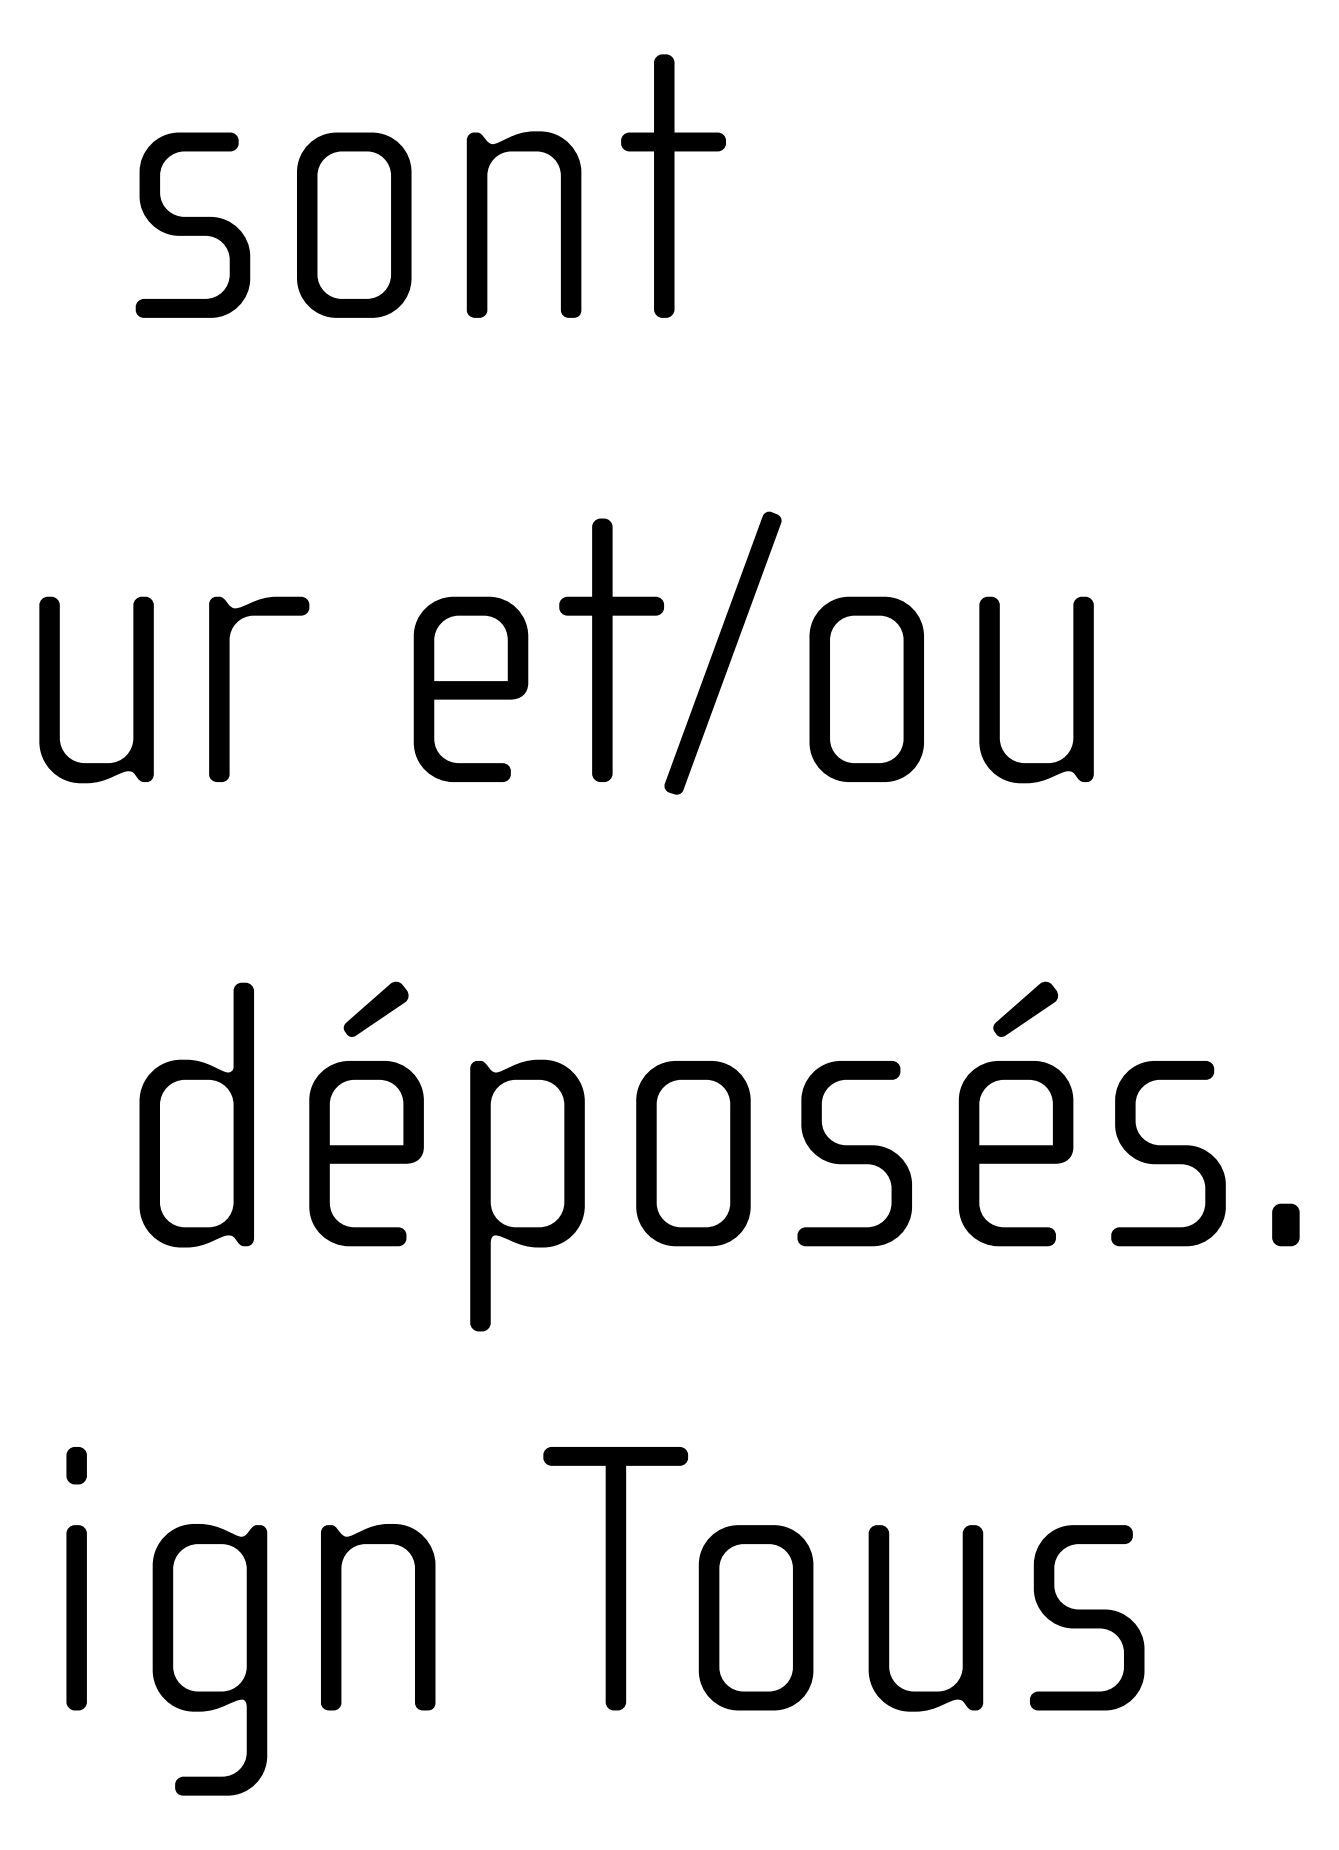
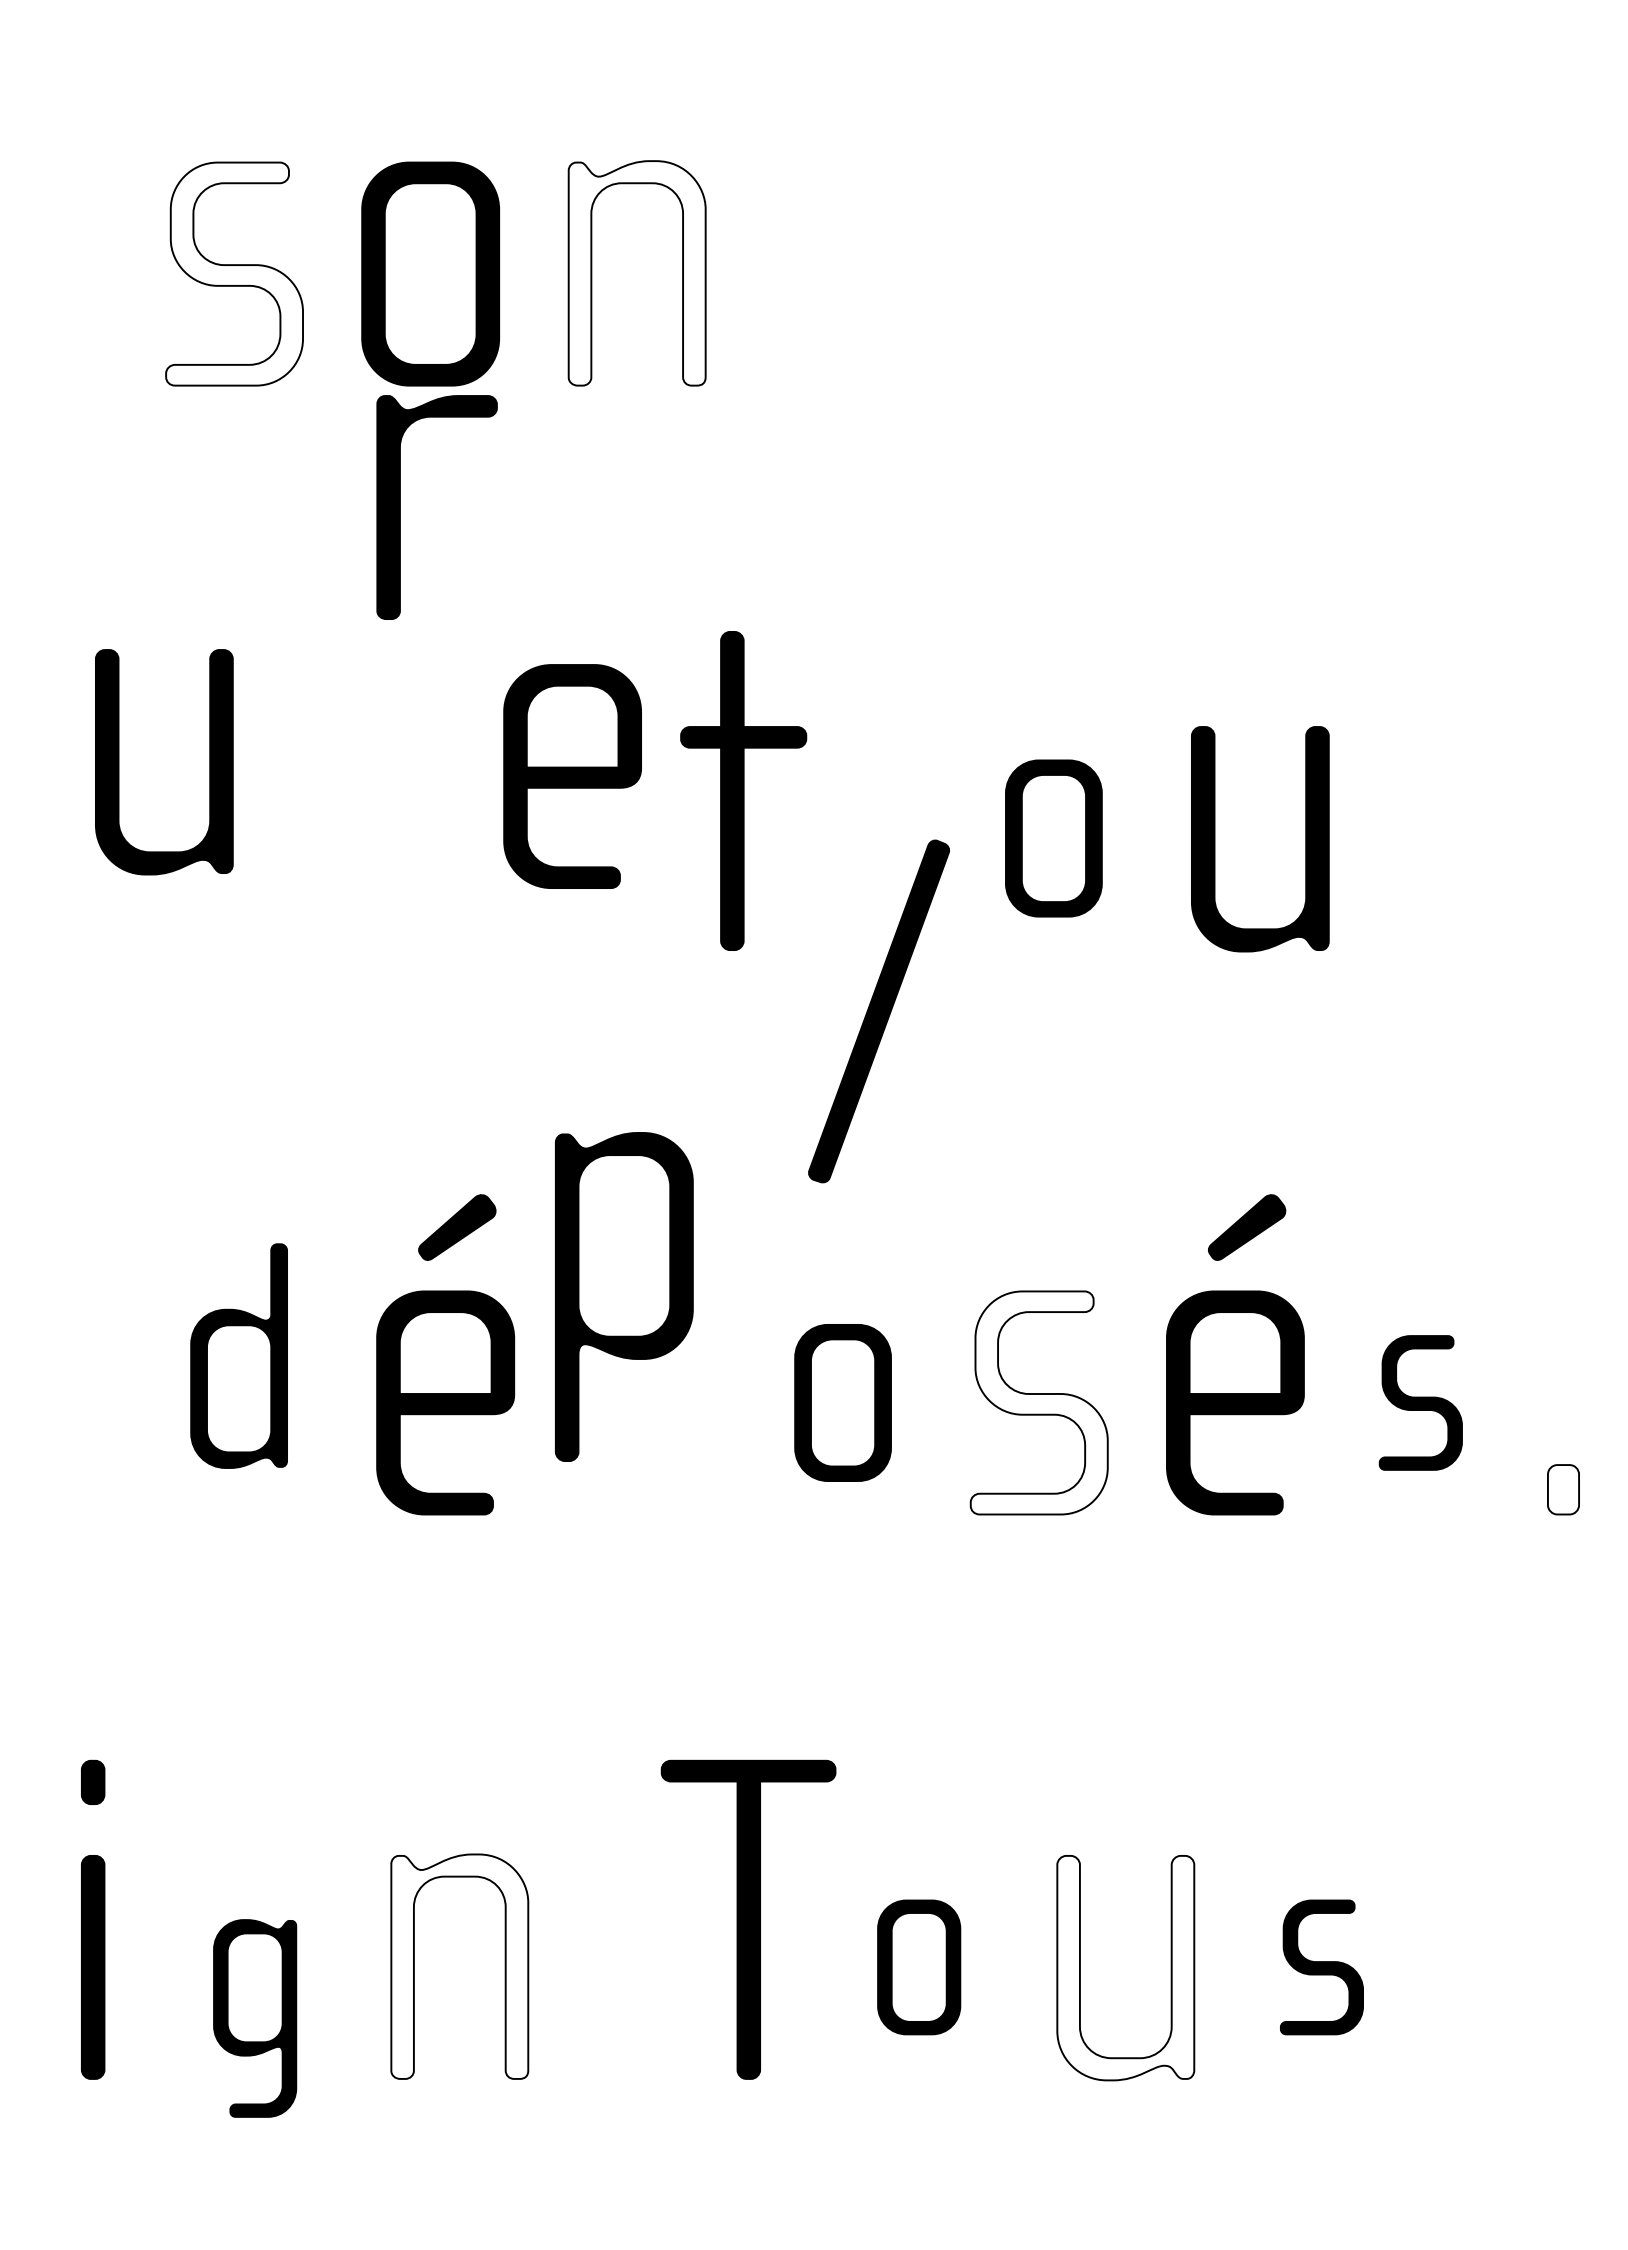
part: (673, 186) -> (818, 226), removed
fill: (192, 224) -> (234, 273), removed
fill: (523, 224) -> (636, 273), removed
part: (722, 653) -> (878, 1011), moved
part: (229, 689) -> (400, 507), moved
part: (470, 689) -> (572, 776), moved
part: (866, 689) -> (1053, 838), size x0.7
part: (59, 690) -> (119, 762), moved
part: (196, 1114) -> (238, 1355), size x0.7
part: (692, 1153) -> (842, 1402), size x0.7
fill: (854, 1153) -> (1038, 1402), removed
part: (1168, 1153) -> (1420, 1402), size x0.6
part: (527, 1195) -> (624, 1296), moved
fill: (1285, 1224) -> (1563, 1489), removed
fill: (377, 1617) -> (459, 1966), removed
part: (755, 1617) -> (918, 1967), size x0.6
fill: (925, 1617) -> (1125, 1967), removed
part: (1086, 1617) -> (1321, 1967), size x0.6
part: (209, 1659) -> (254, 2018), size x0.6

